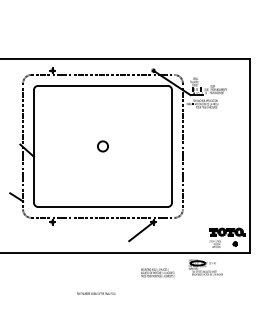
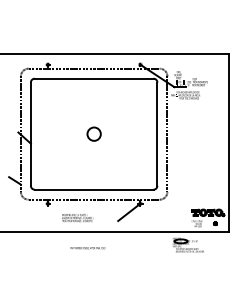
circle: (102, 146) -> (93, 134), size x1.43
text: (157, 272) -> (77, 217), moved
text: (96, 293) -> (88, 247), moved

